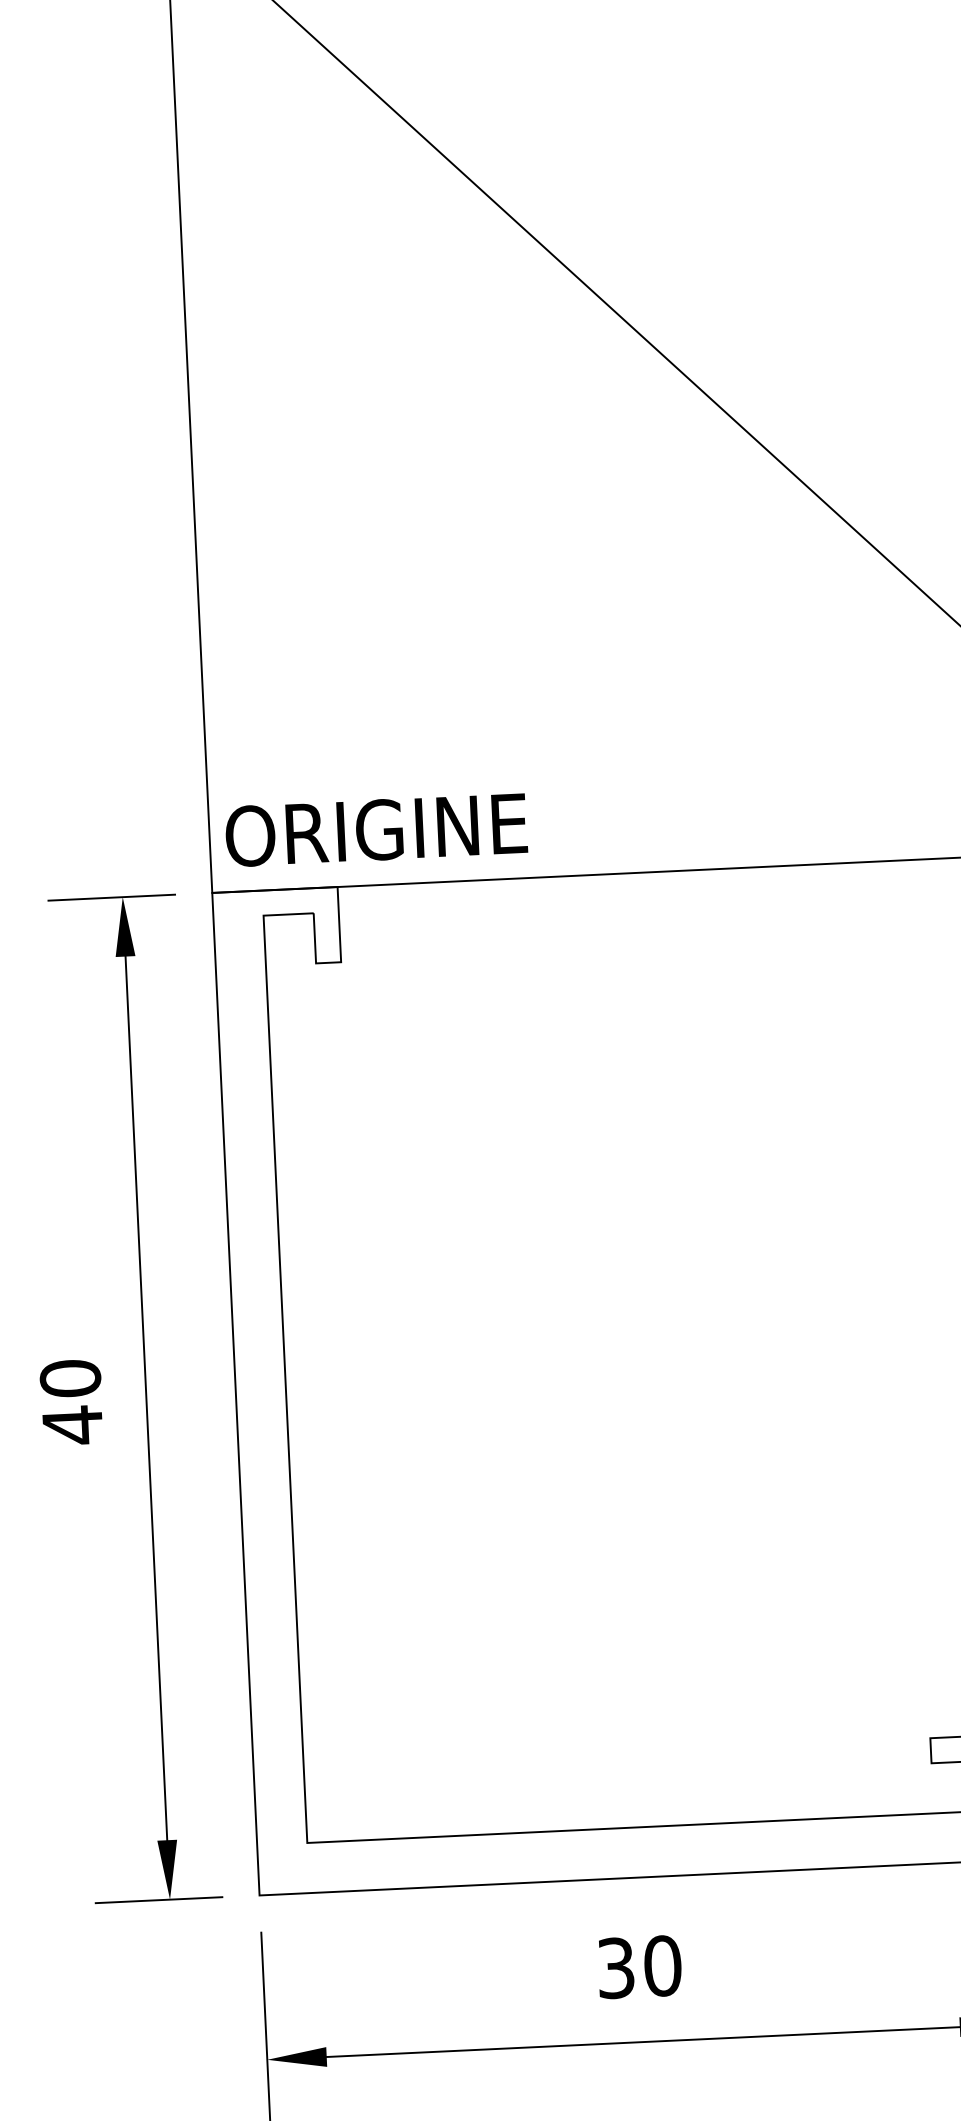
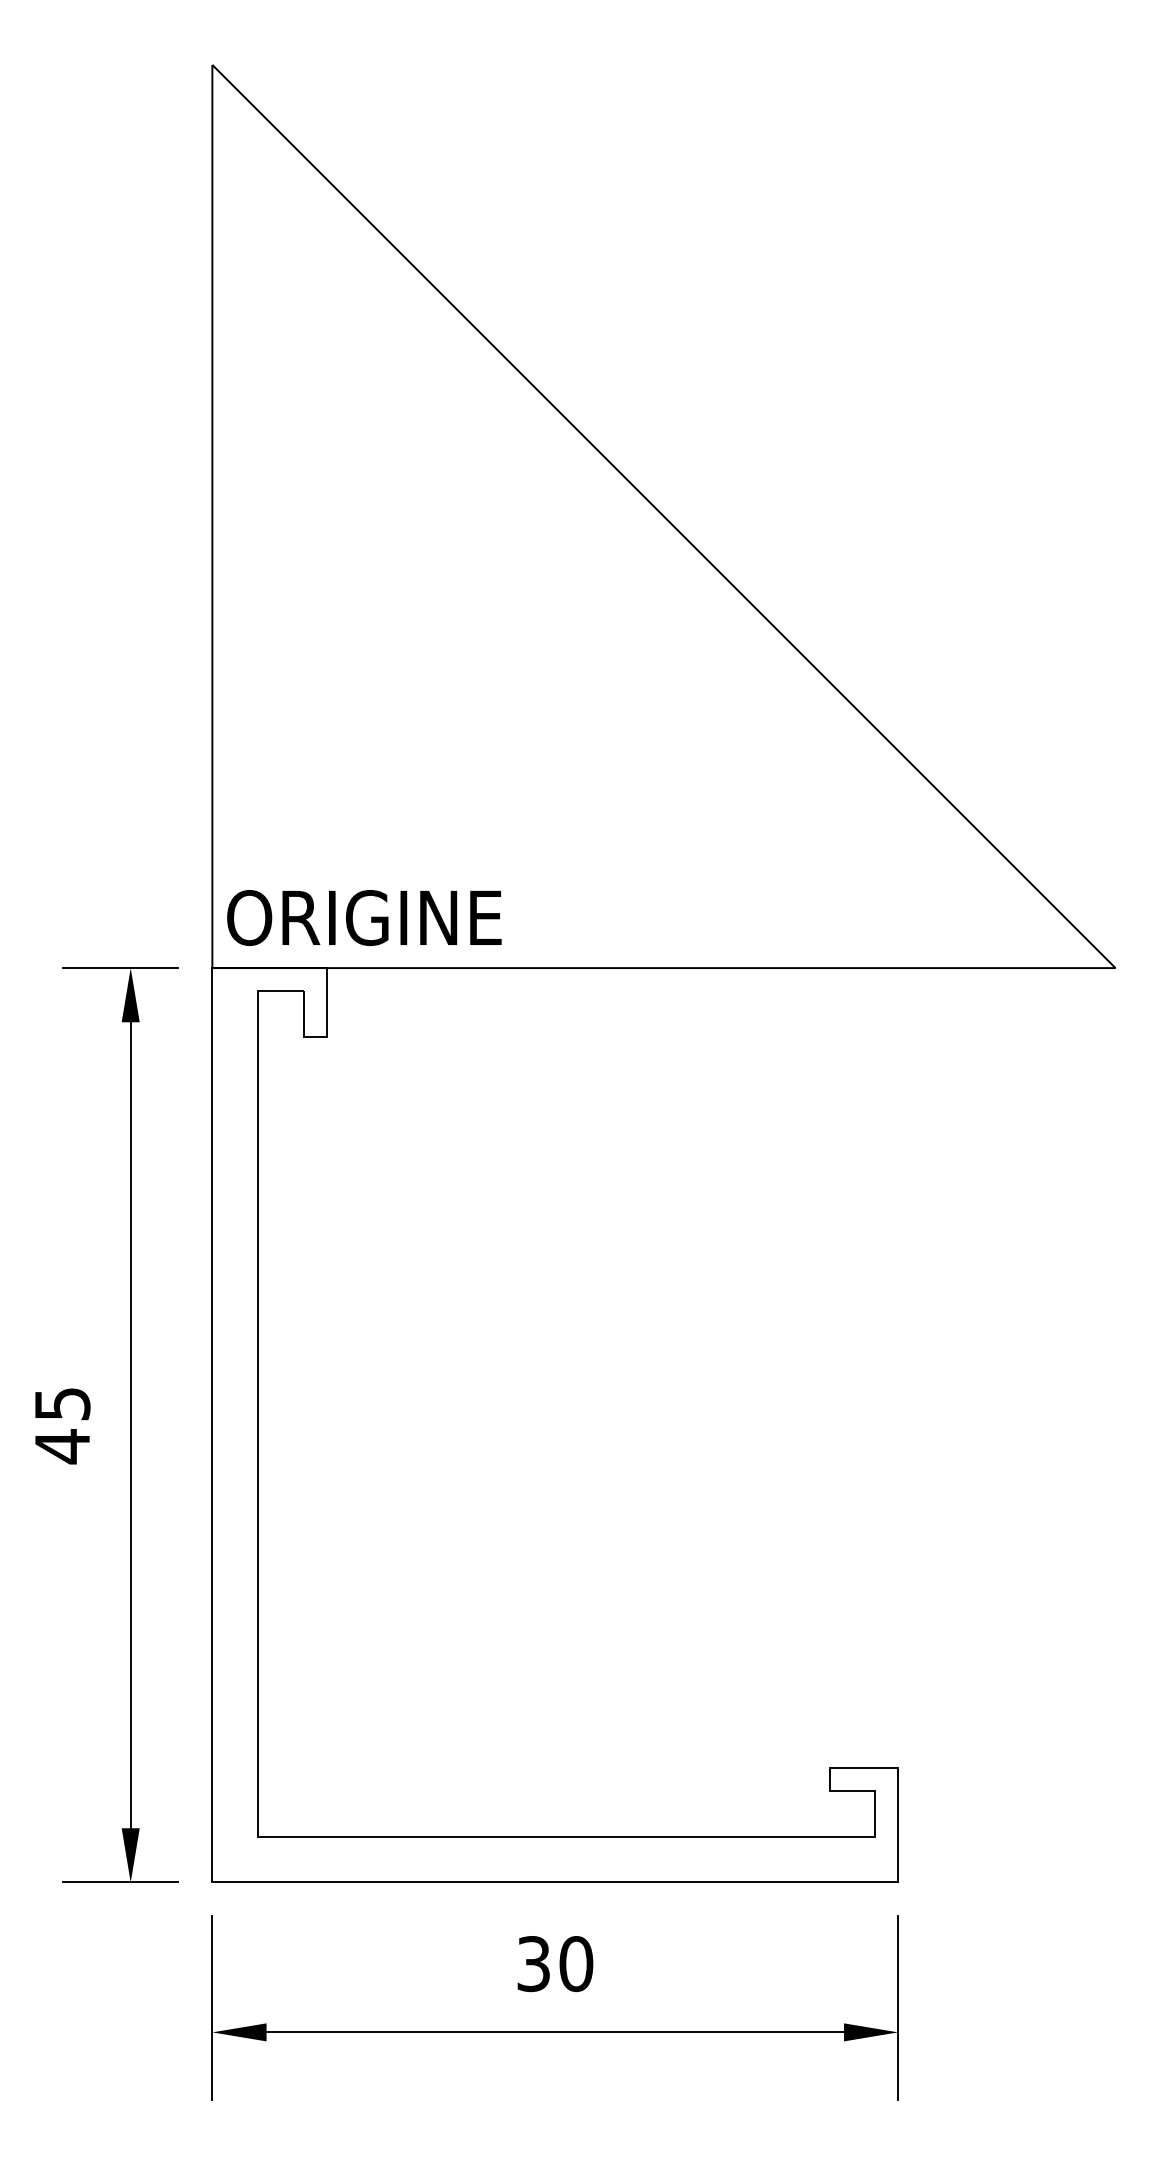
text: (70, 1378) -> (62, 1403), 40 -> 45

